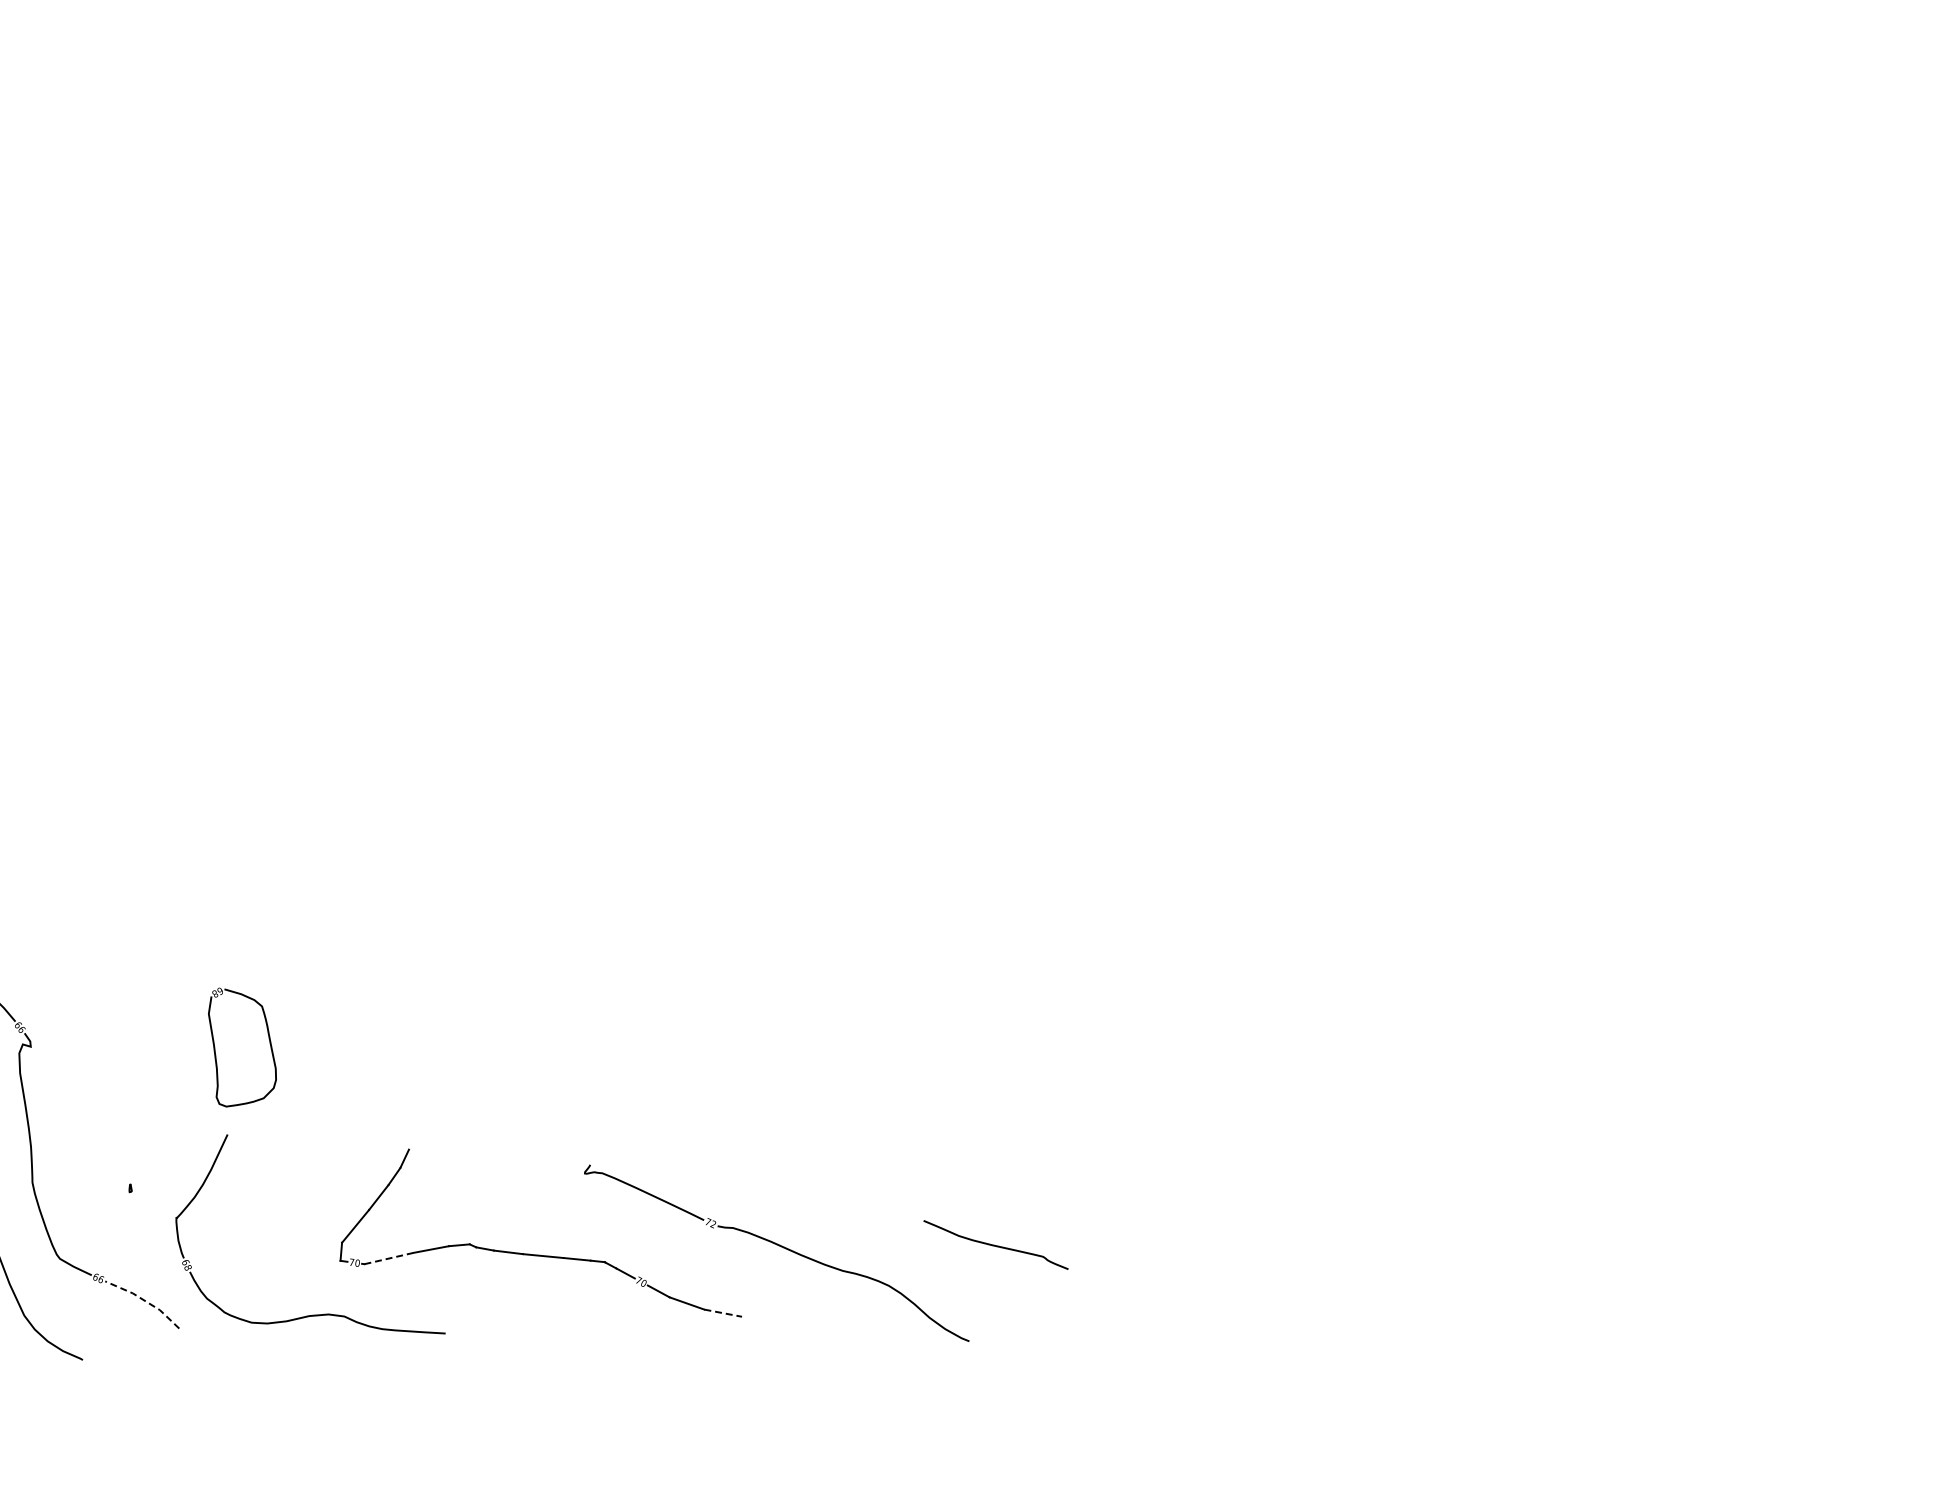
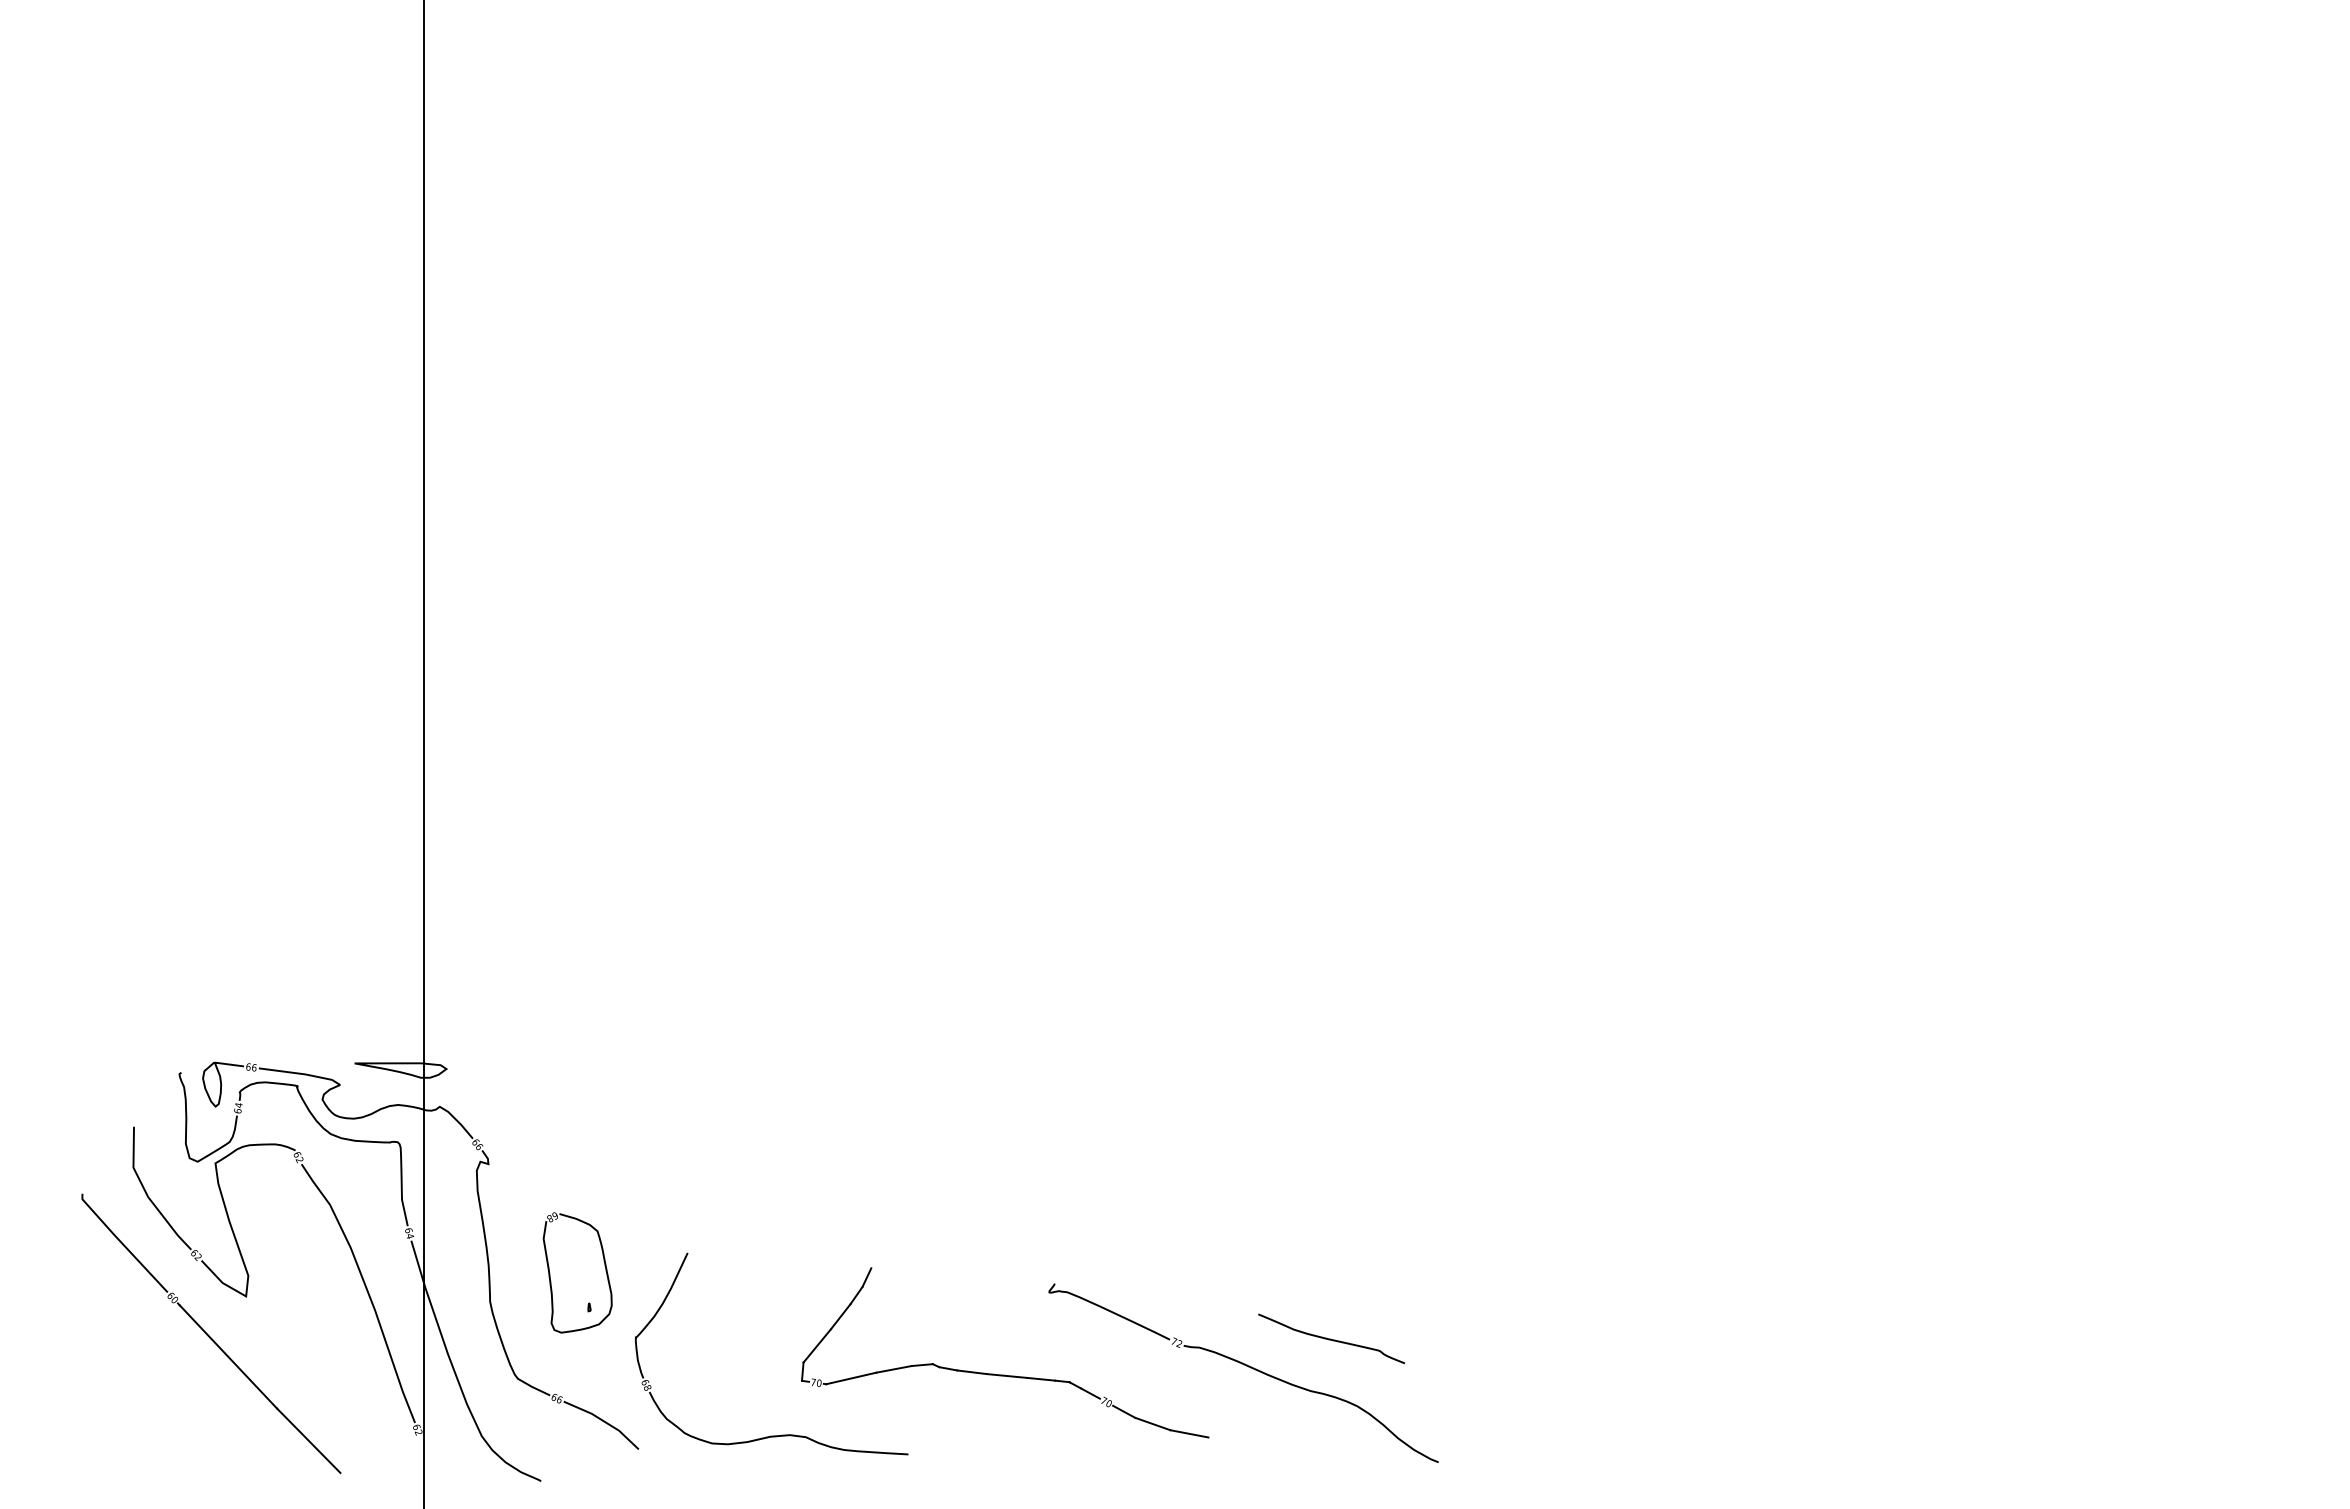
part: (215, 1048) -> (550, 1273), moved
curve: (994, 1244) -> (1330, 1338), moved
line: (389, 1258) -> (851, 1378), dashed -> solid
line: (145, 1301) -> (604, 1421), dashed -> solid
line: (723, 1312) -> (1189, 1433), dashed -> solid

